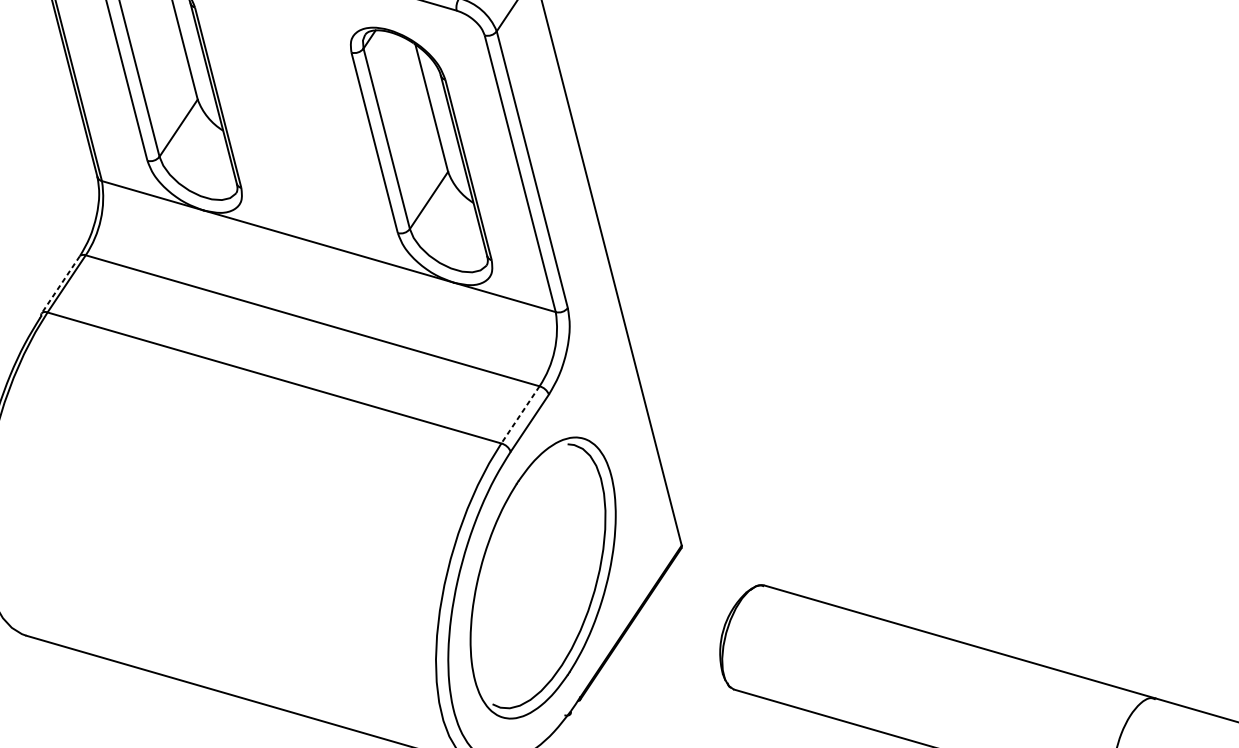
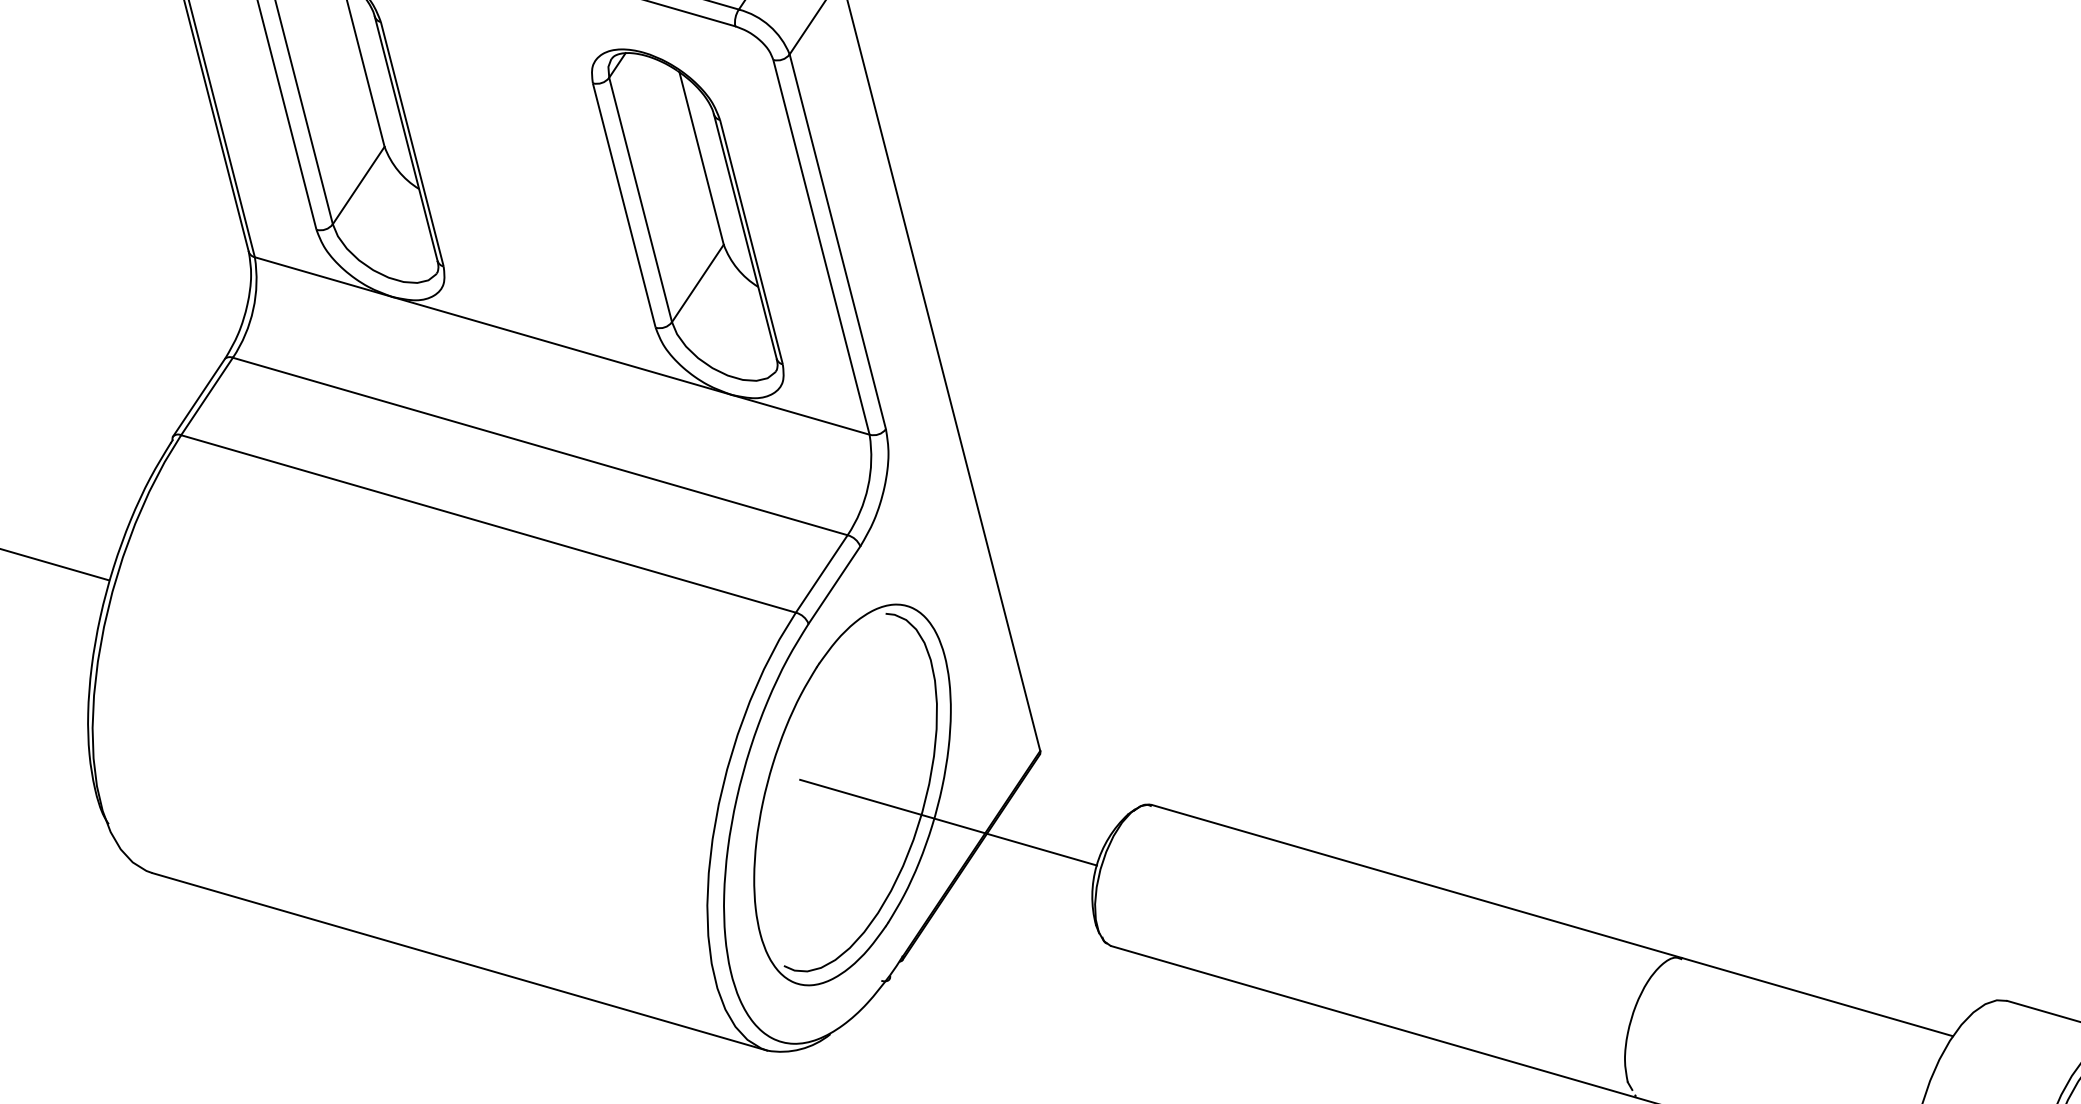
line: (60, 284) -> (198, 397), dashed -> solid
line: (520, 414) -> (821, 573), dashed -> solid
line: (602, 594) -> (932, 817), added

